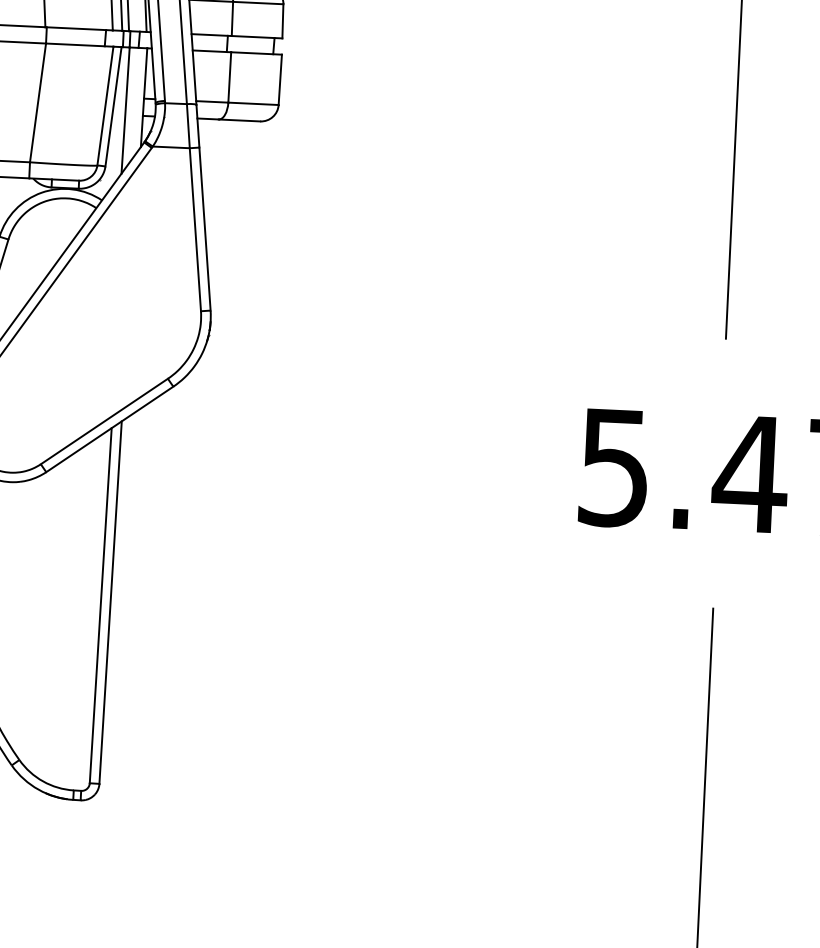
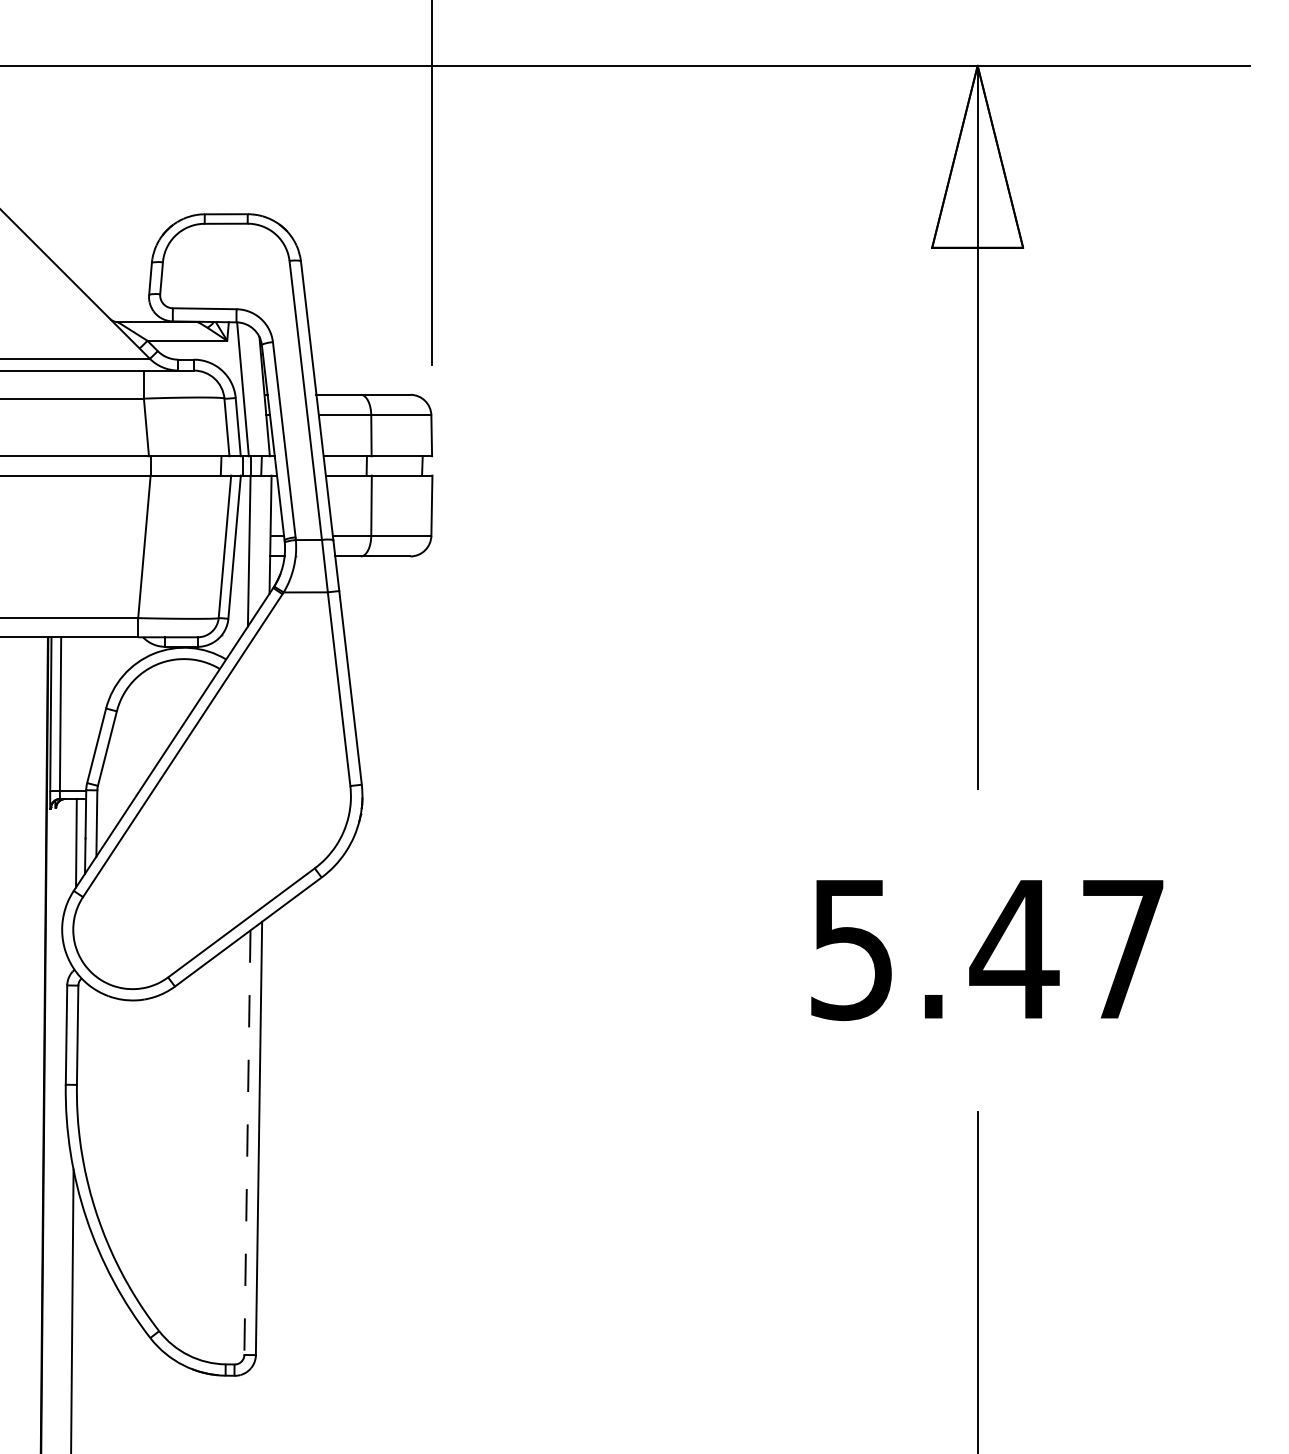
line: (100, 606) -> (247, 1143), solid -> dashed

